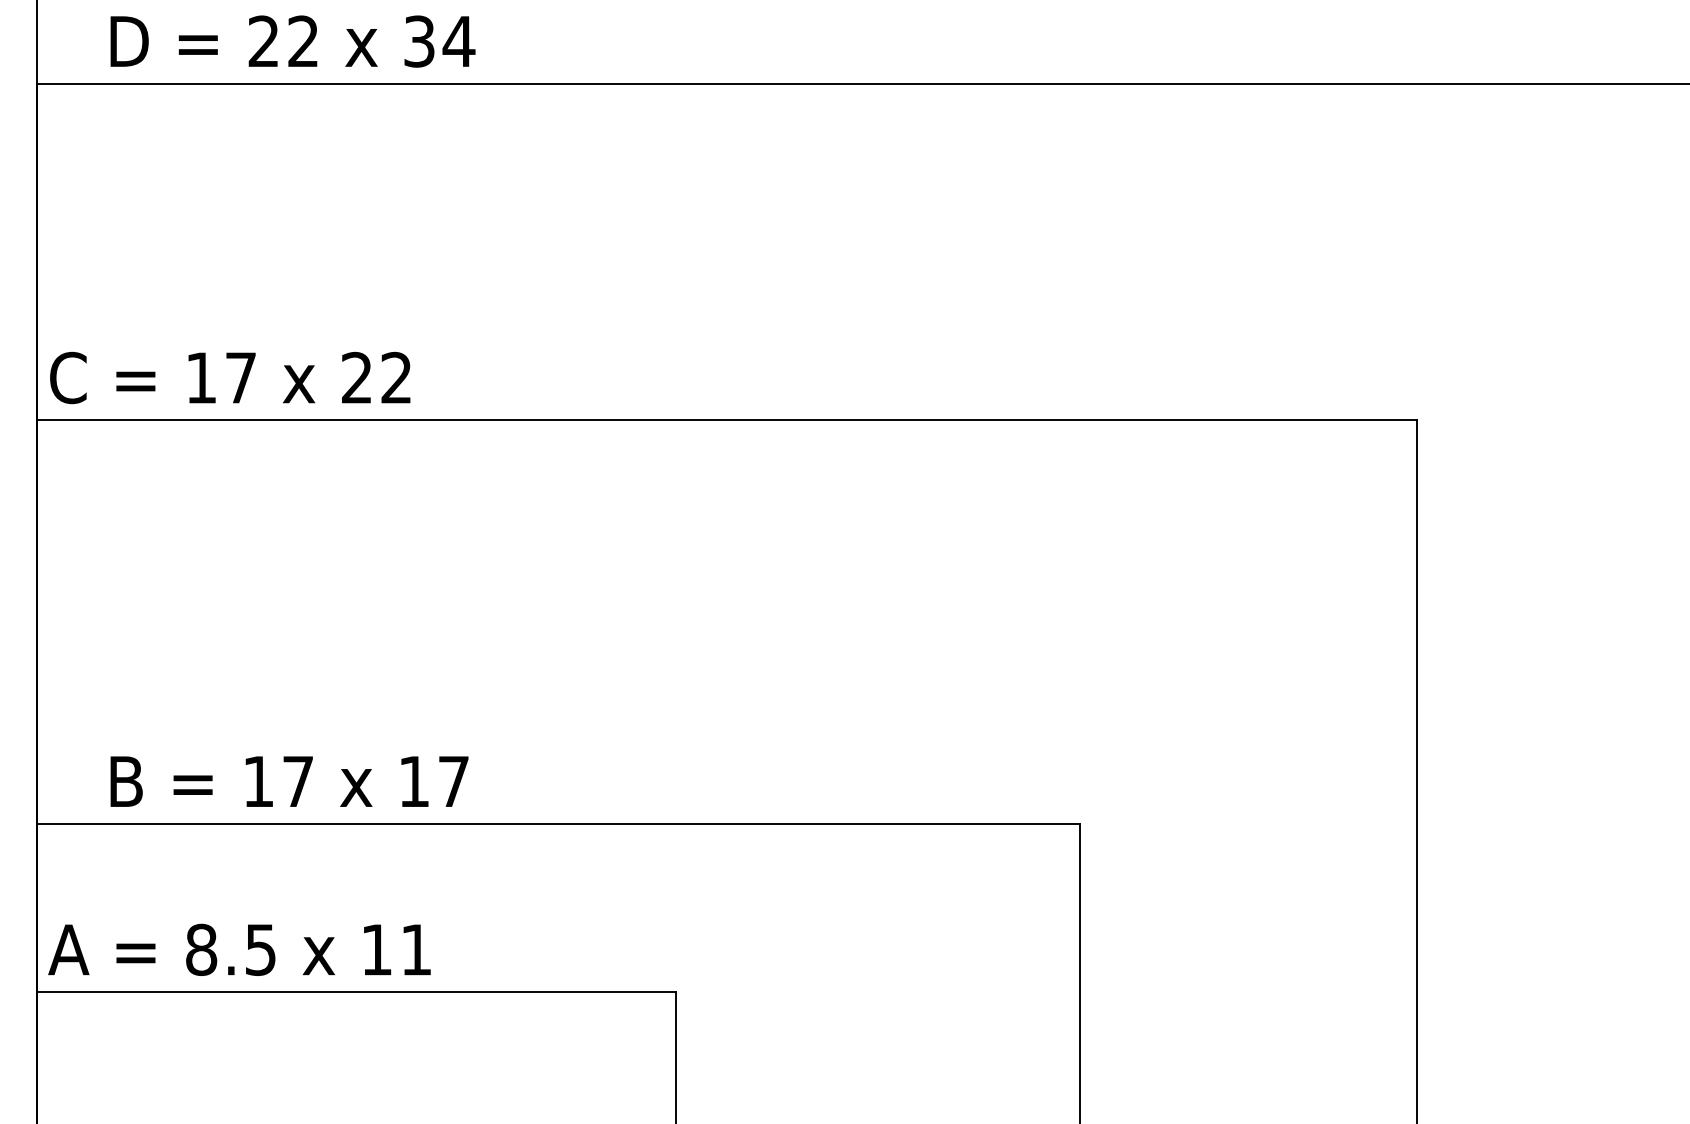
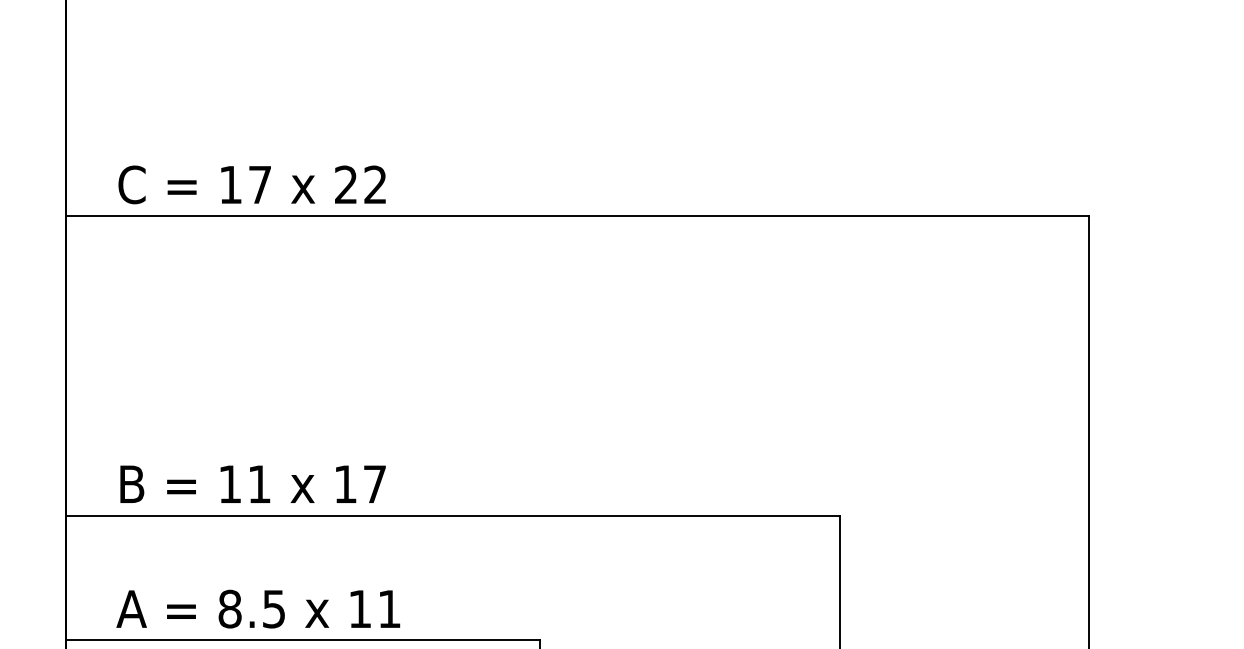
text: (230, 377) -> (252, 184), moved
text: (297, 781) -> (259, 484), 17 -> 11
text: (239, 949) -> (258, 608), moved

